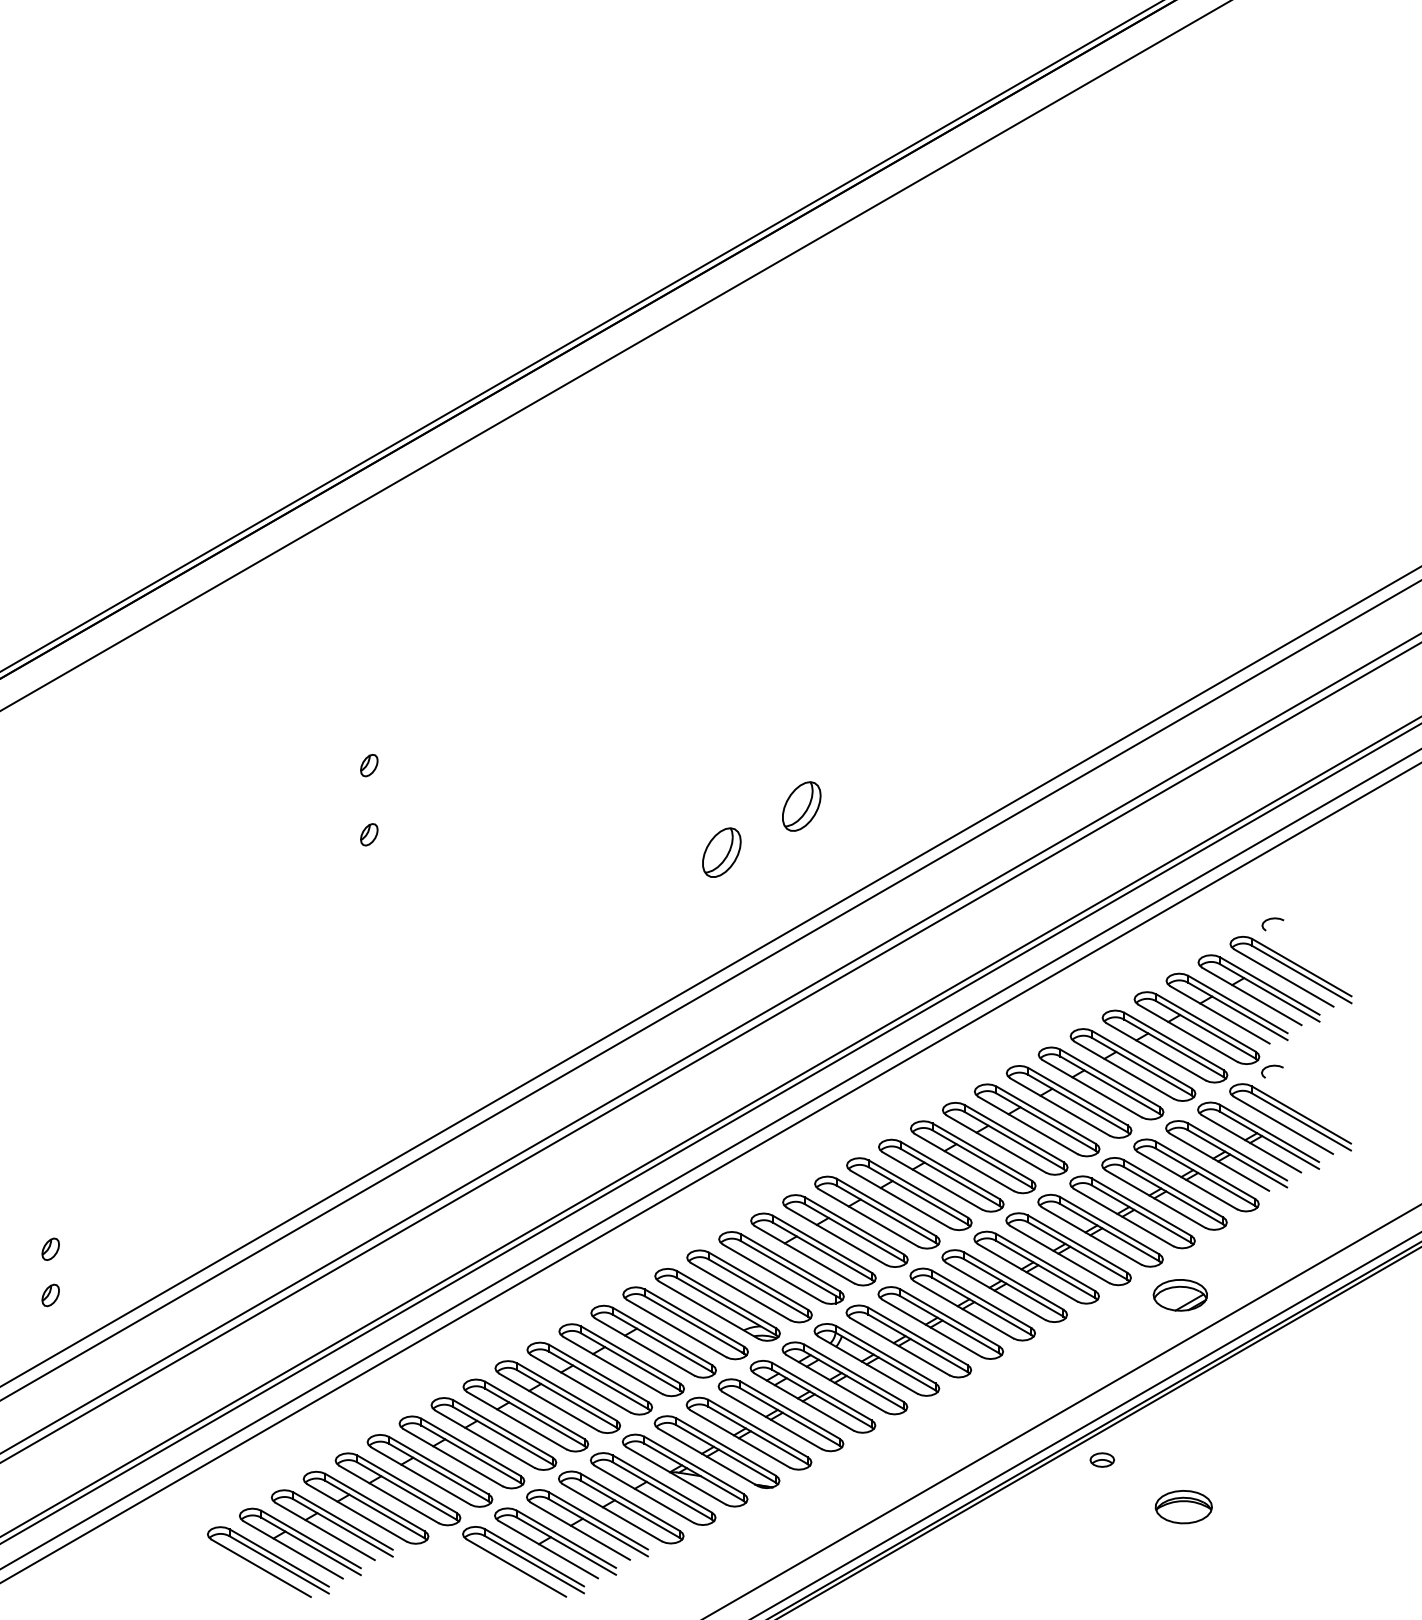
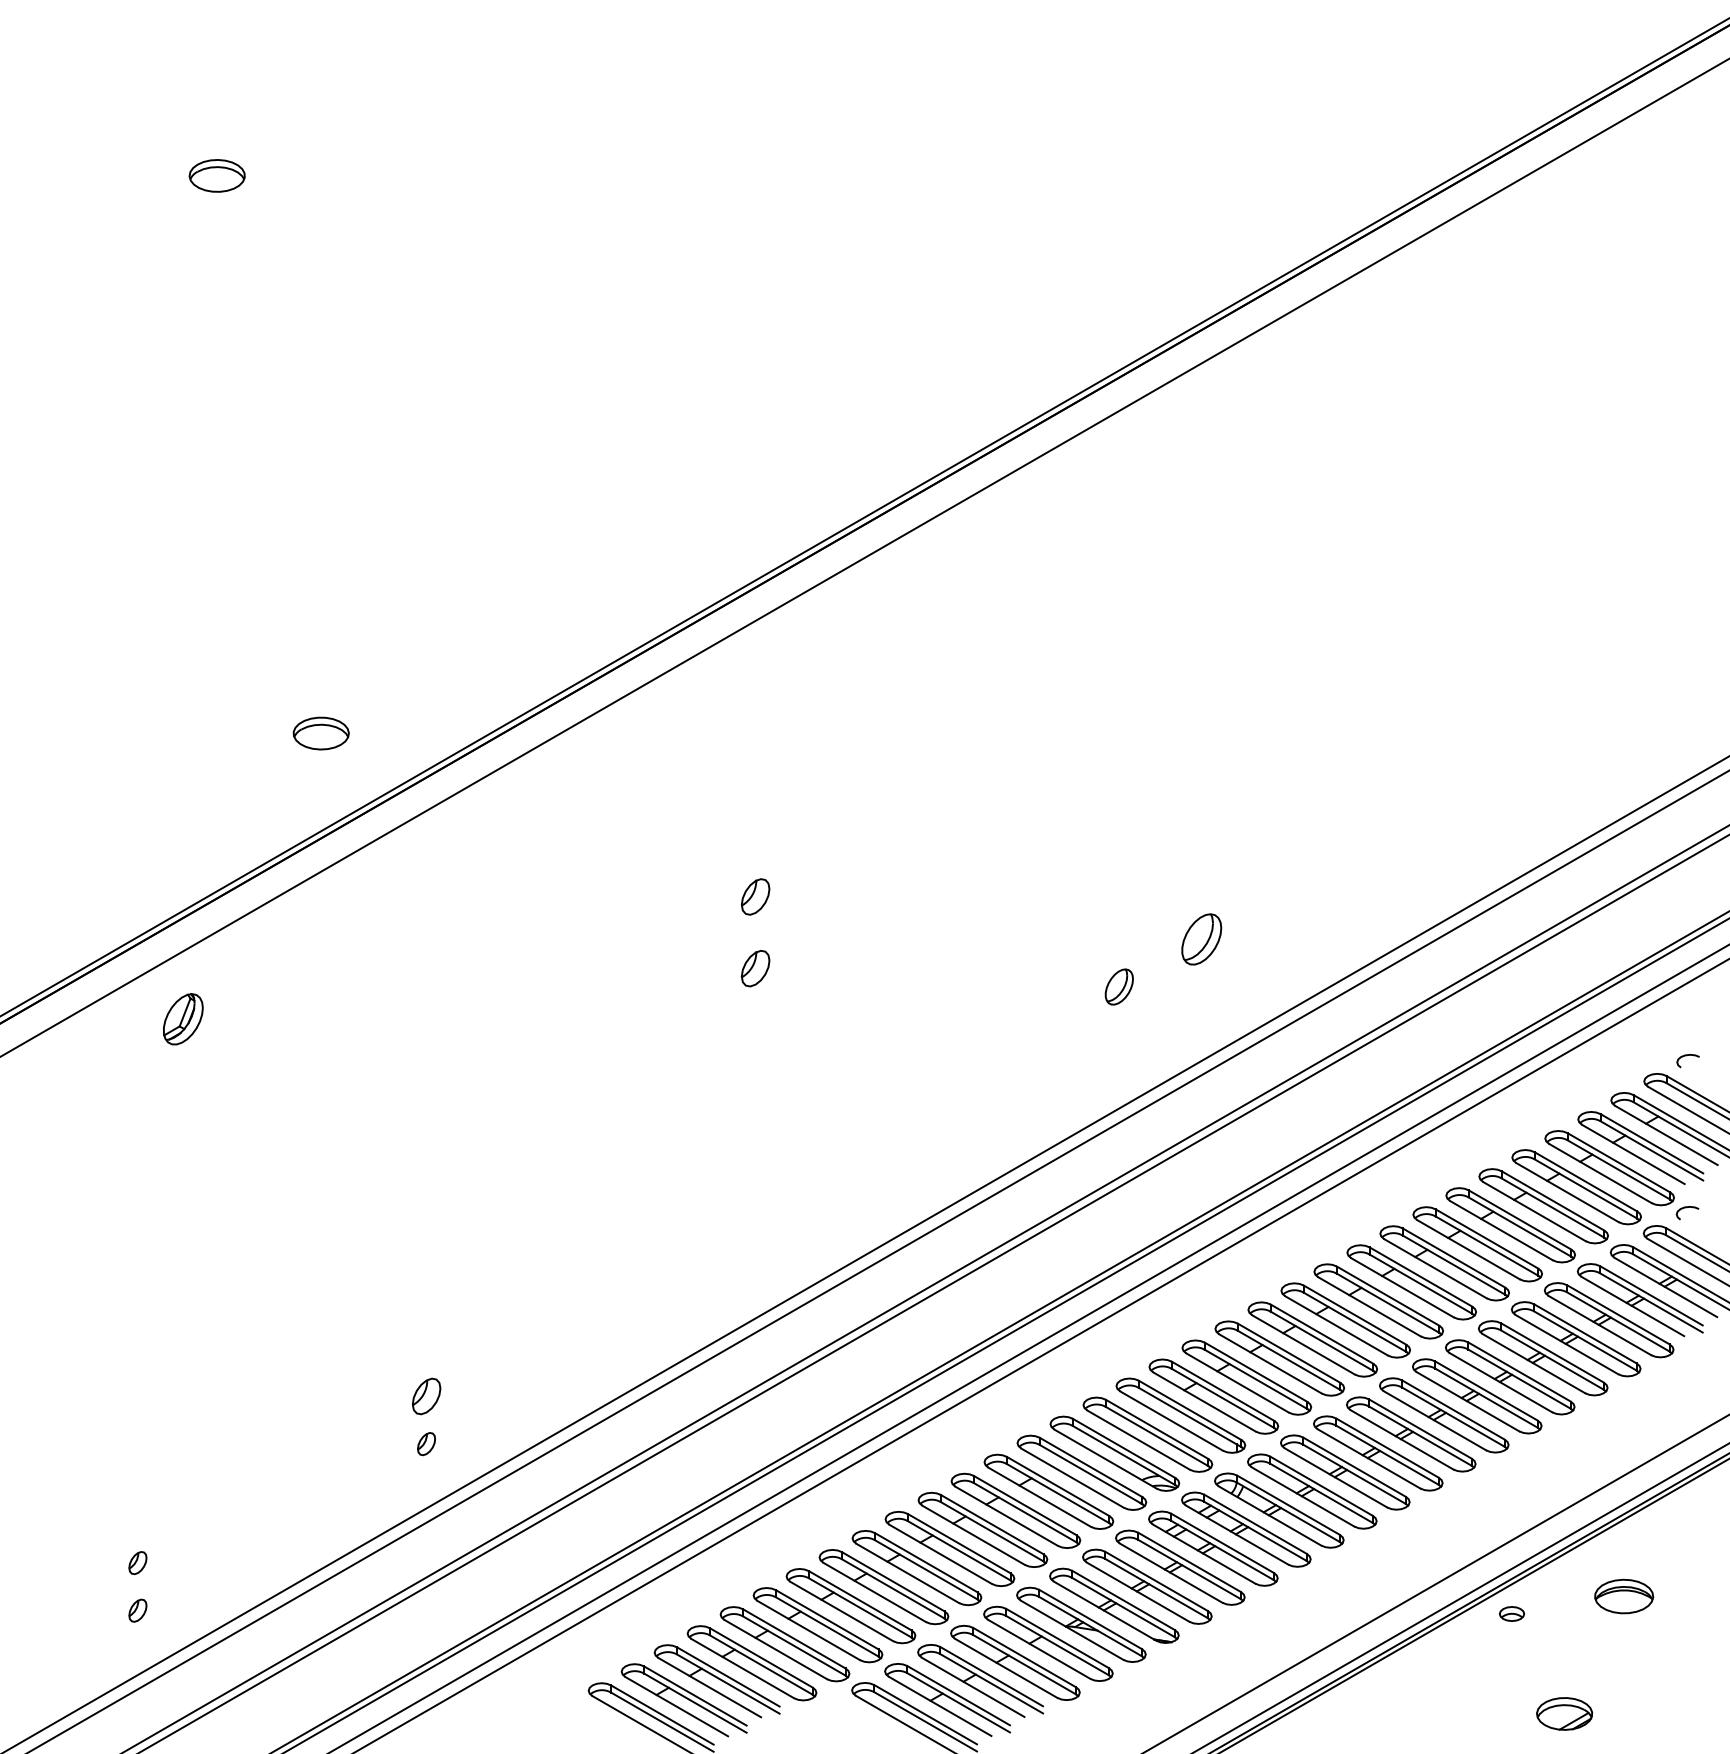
part: (368, 765) -> (754, 897), size x1.6
part: (368, 834) -> (754, 968), size x1.6
part: (722, 852) -> (1119, 986), size x0.7
part: (50, 1249) -> (426, 1396), size x1.6
part: (1180, 1294) -> (1564, 1713), moved
part: (1184, 1507) -> (1624, 1596), moved

